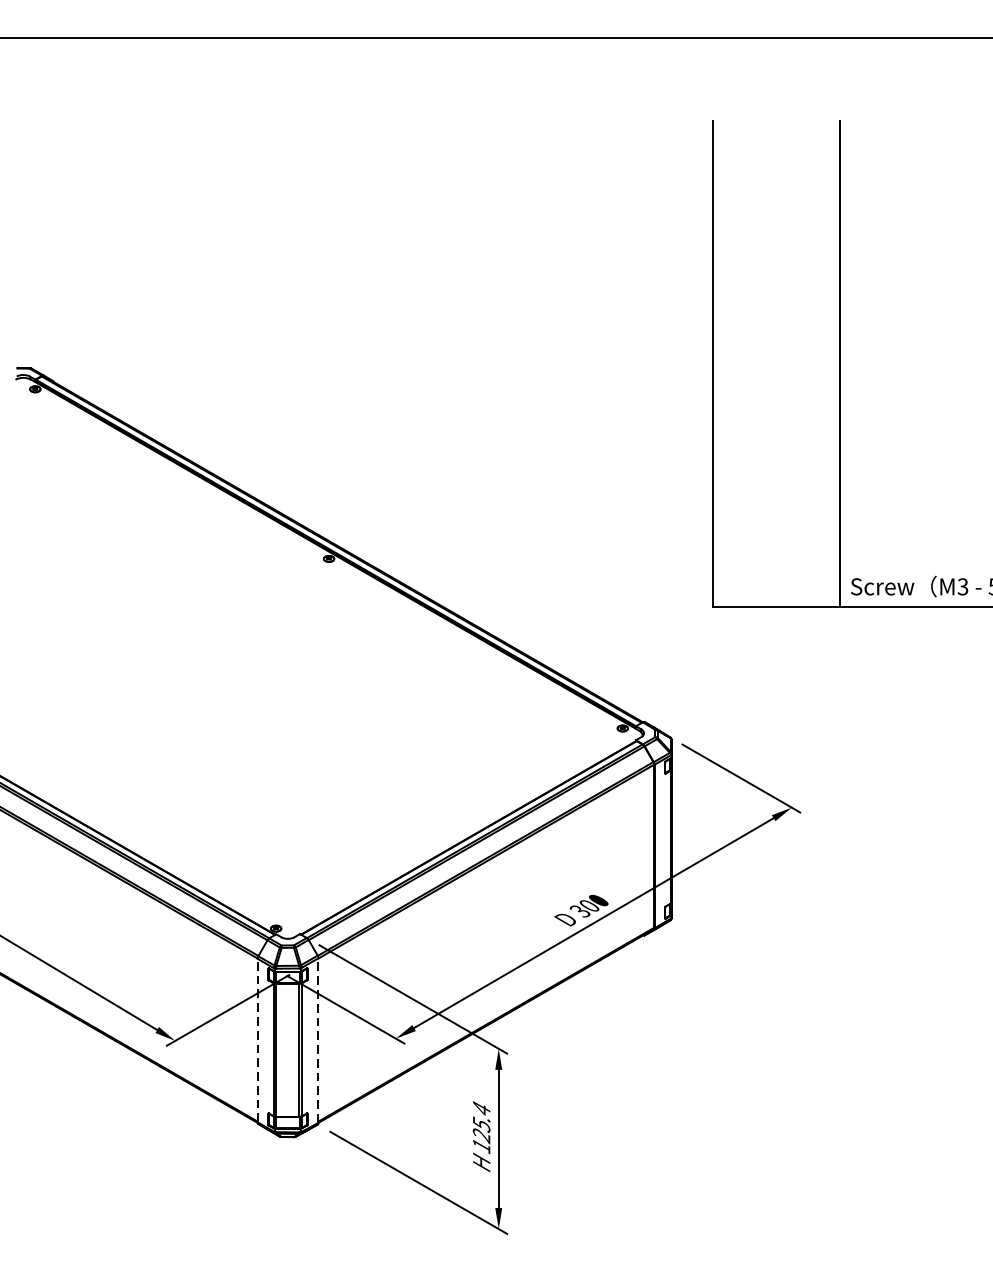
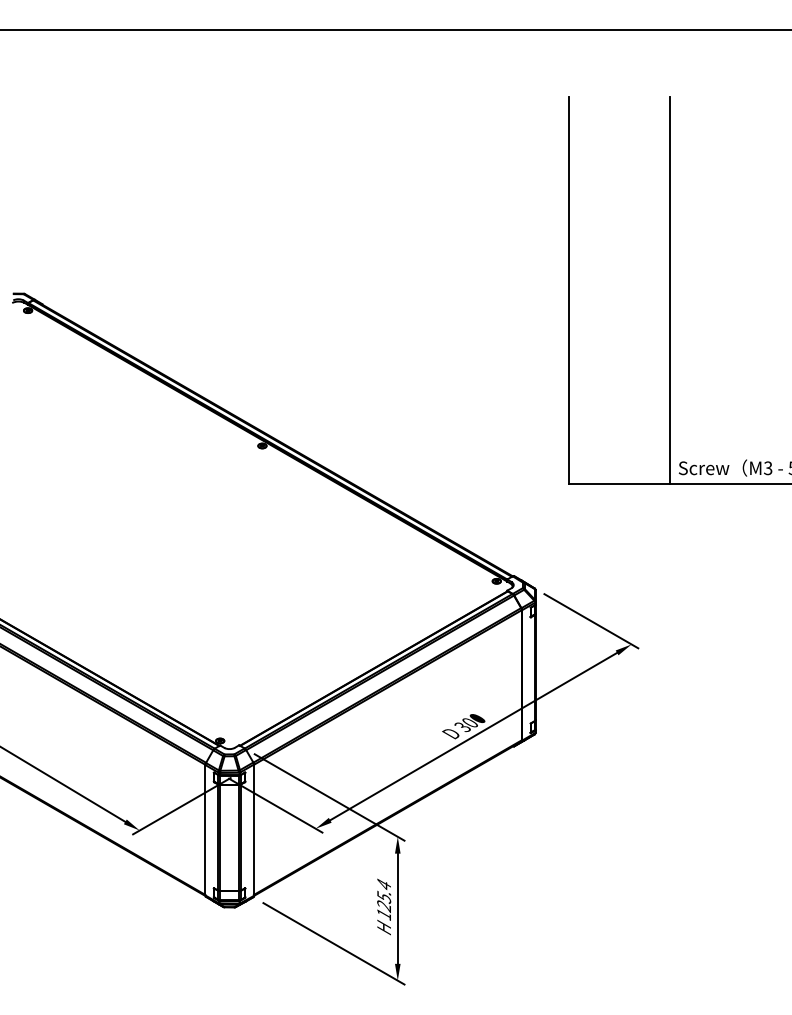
line: (257, 1039) -> (205, 829), dashed -> solid
line: (317, 1040) -> (253, 830), dashed -> solid

